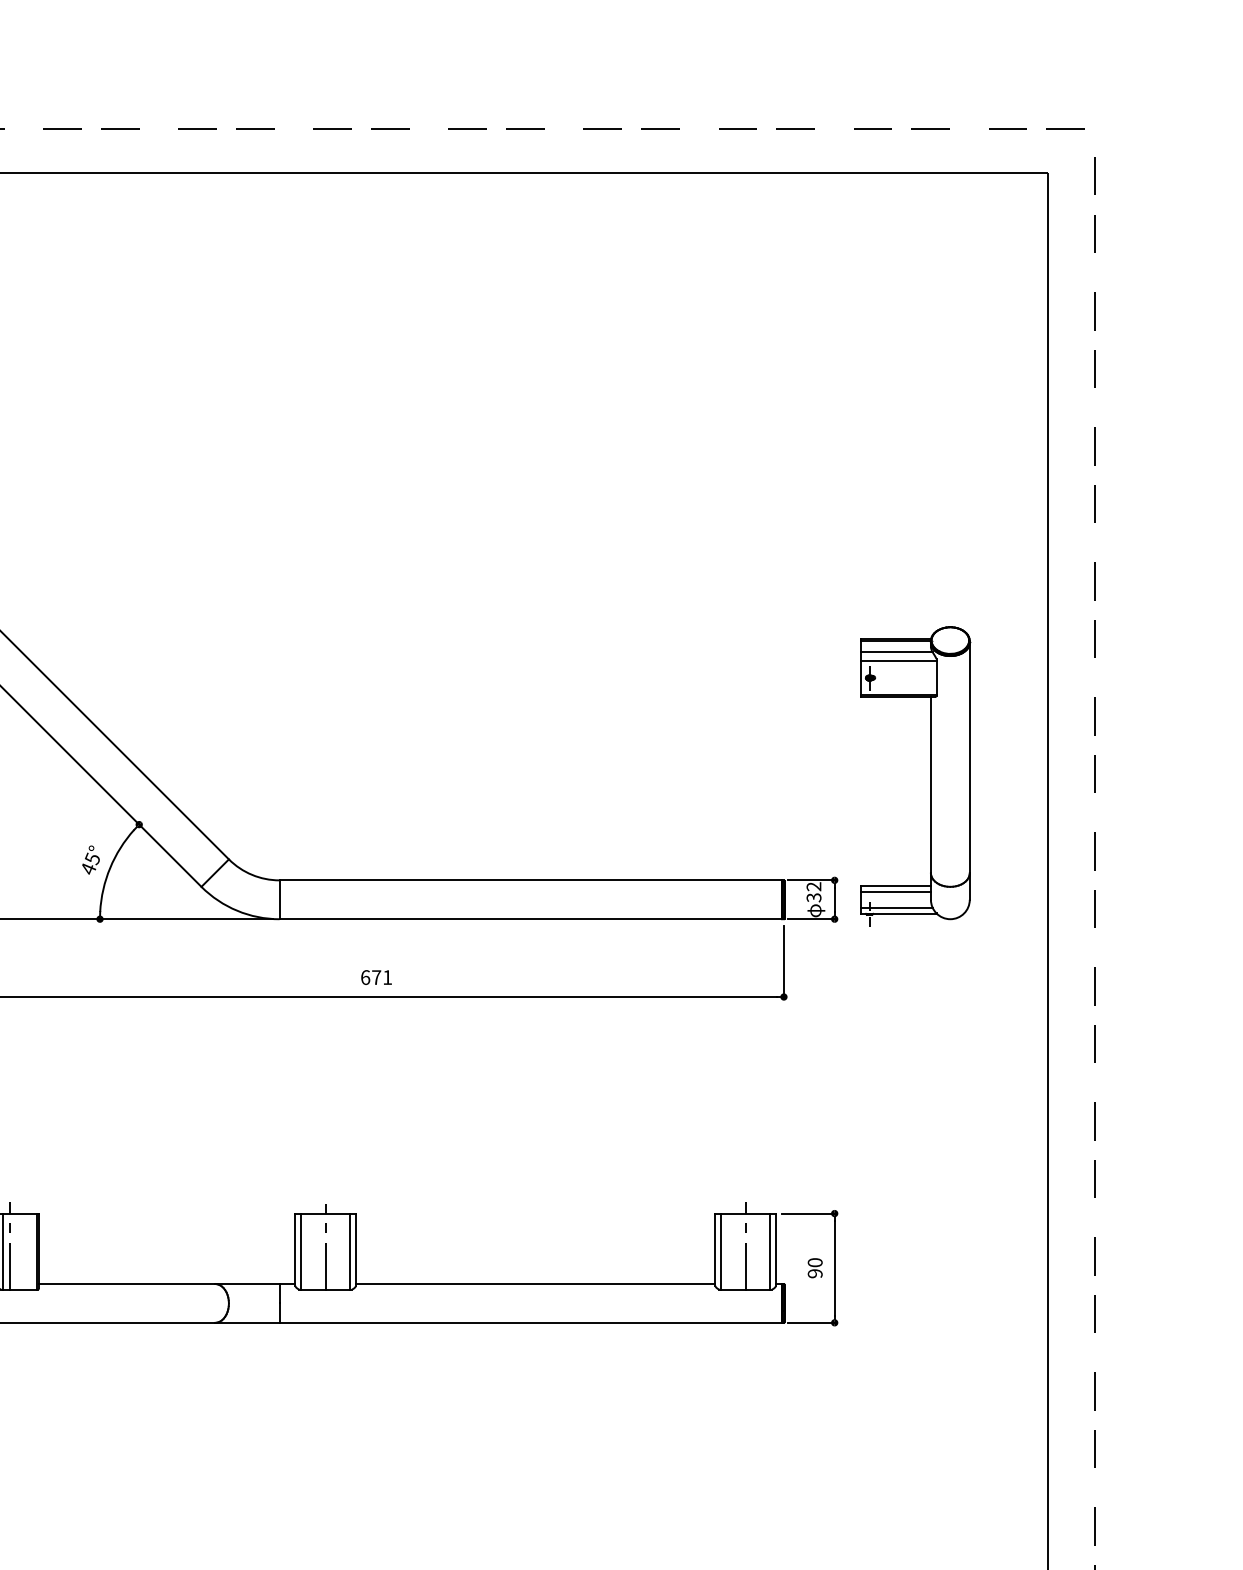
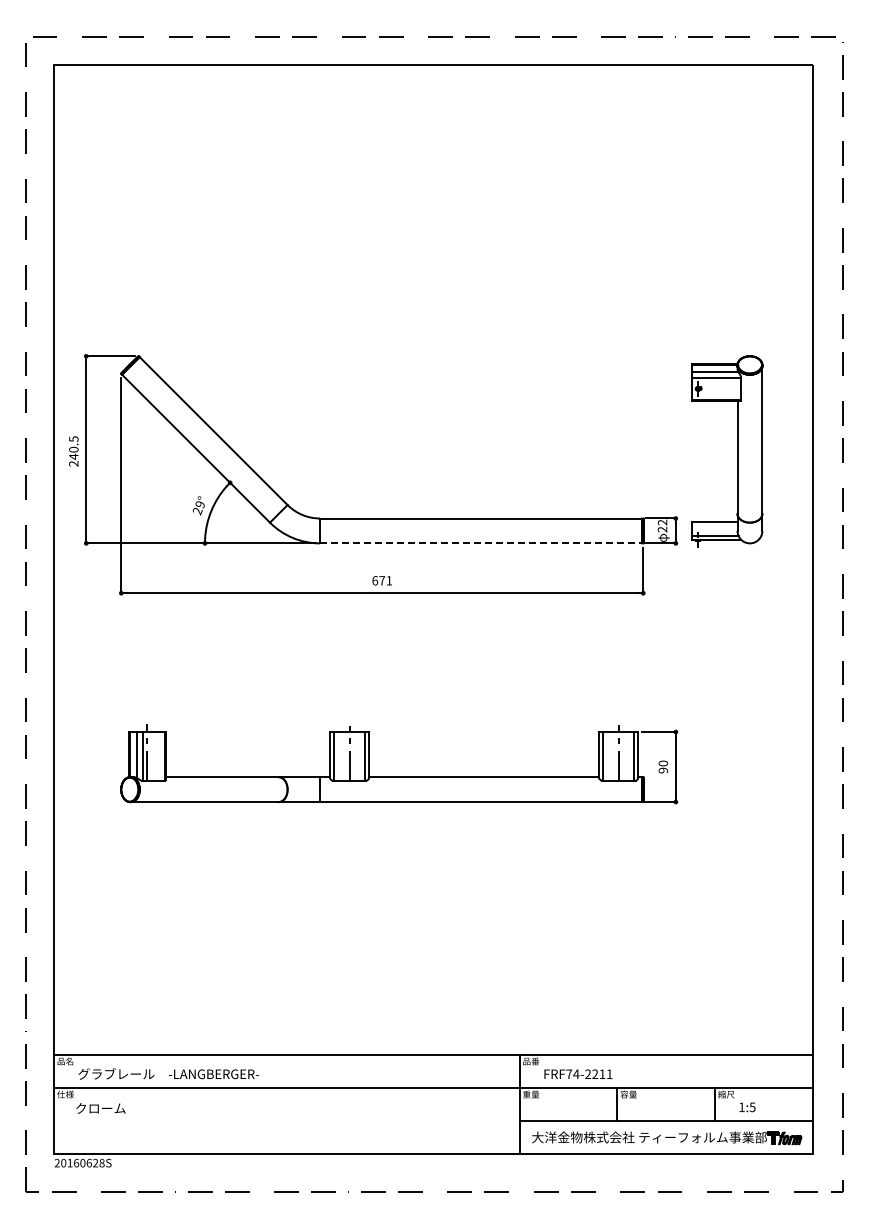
text: (89, 863) -> (198, 507), 45° -> 29°
line: (895, 891) -> (714, 525), removed
text: (815, 897) -> (663, 529), 32 -> 22
line: (531, 919) -> (481, 543), solid -> dashed

